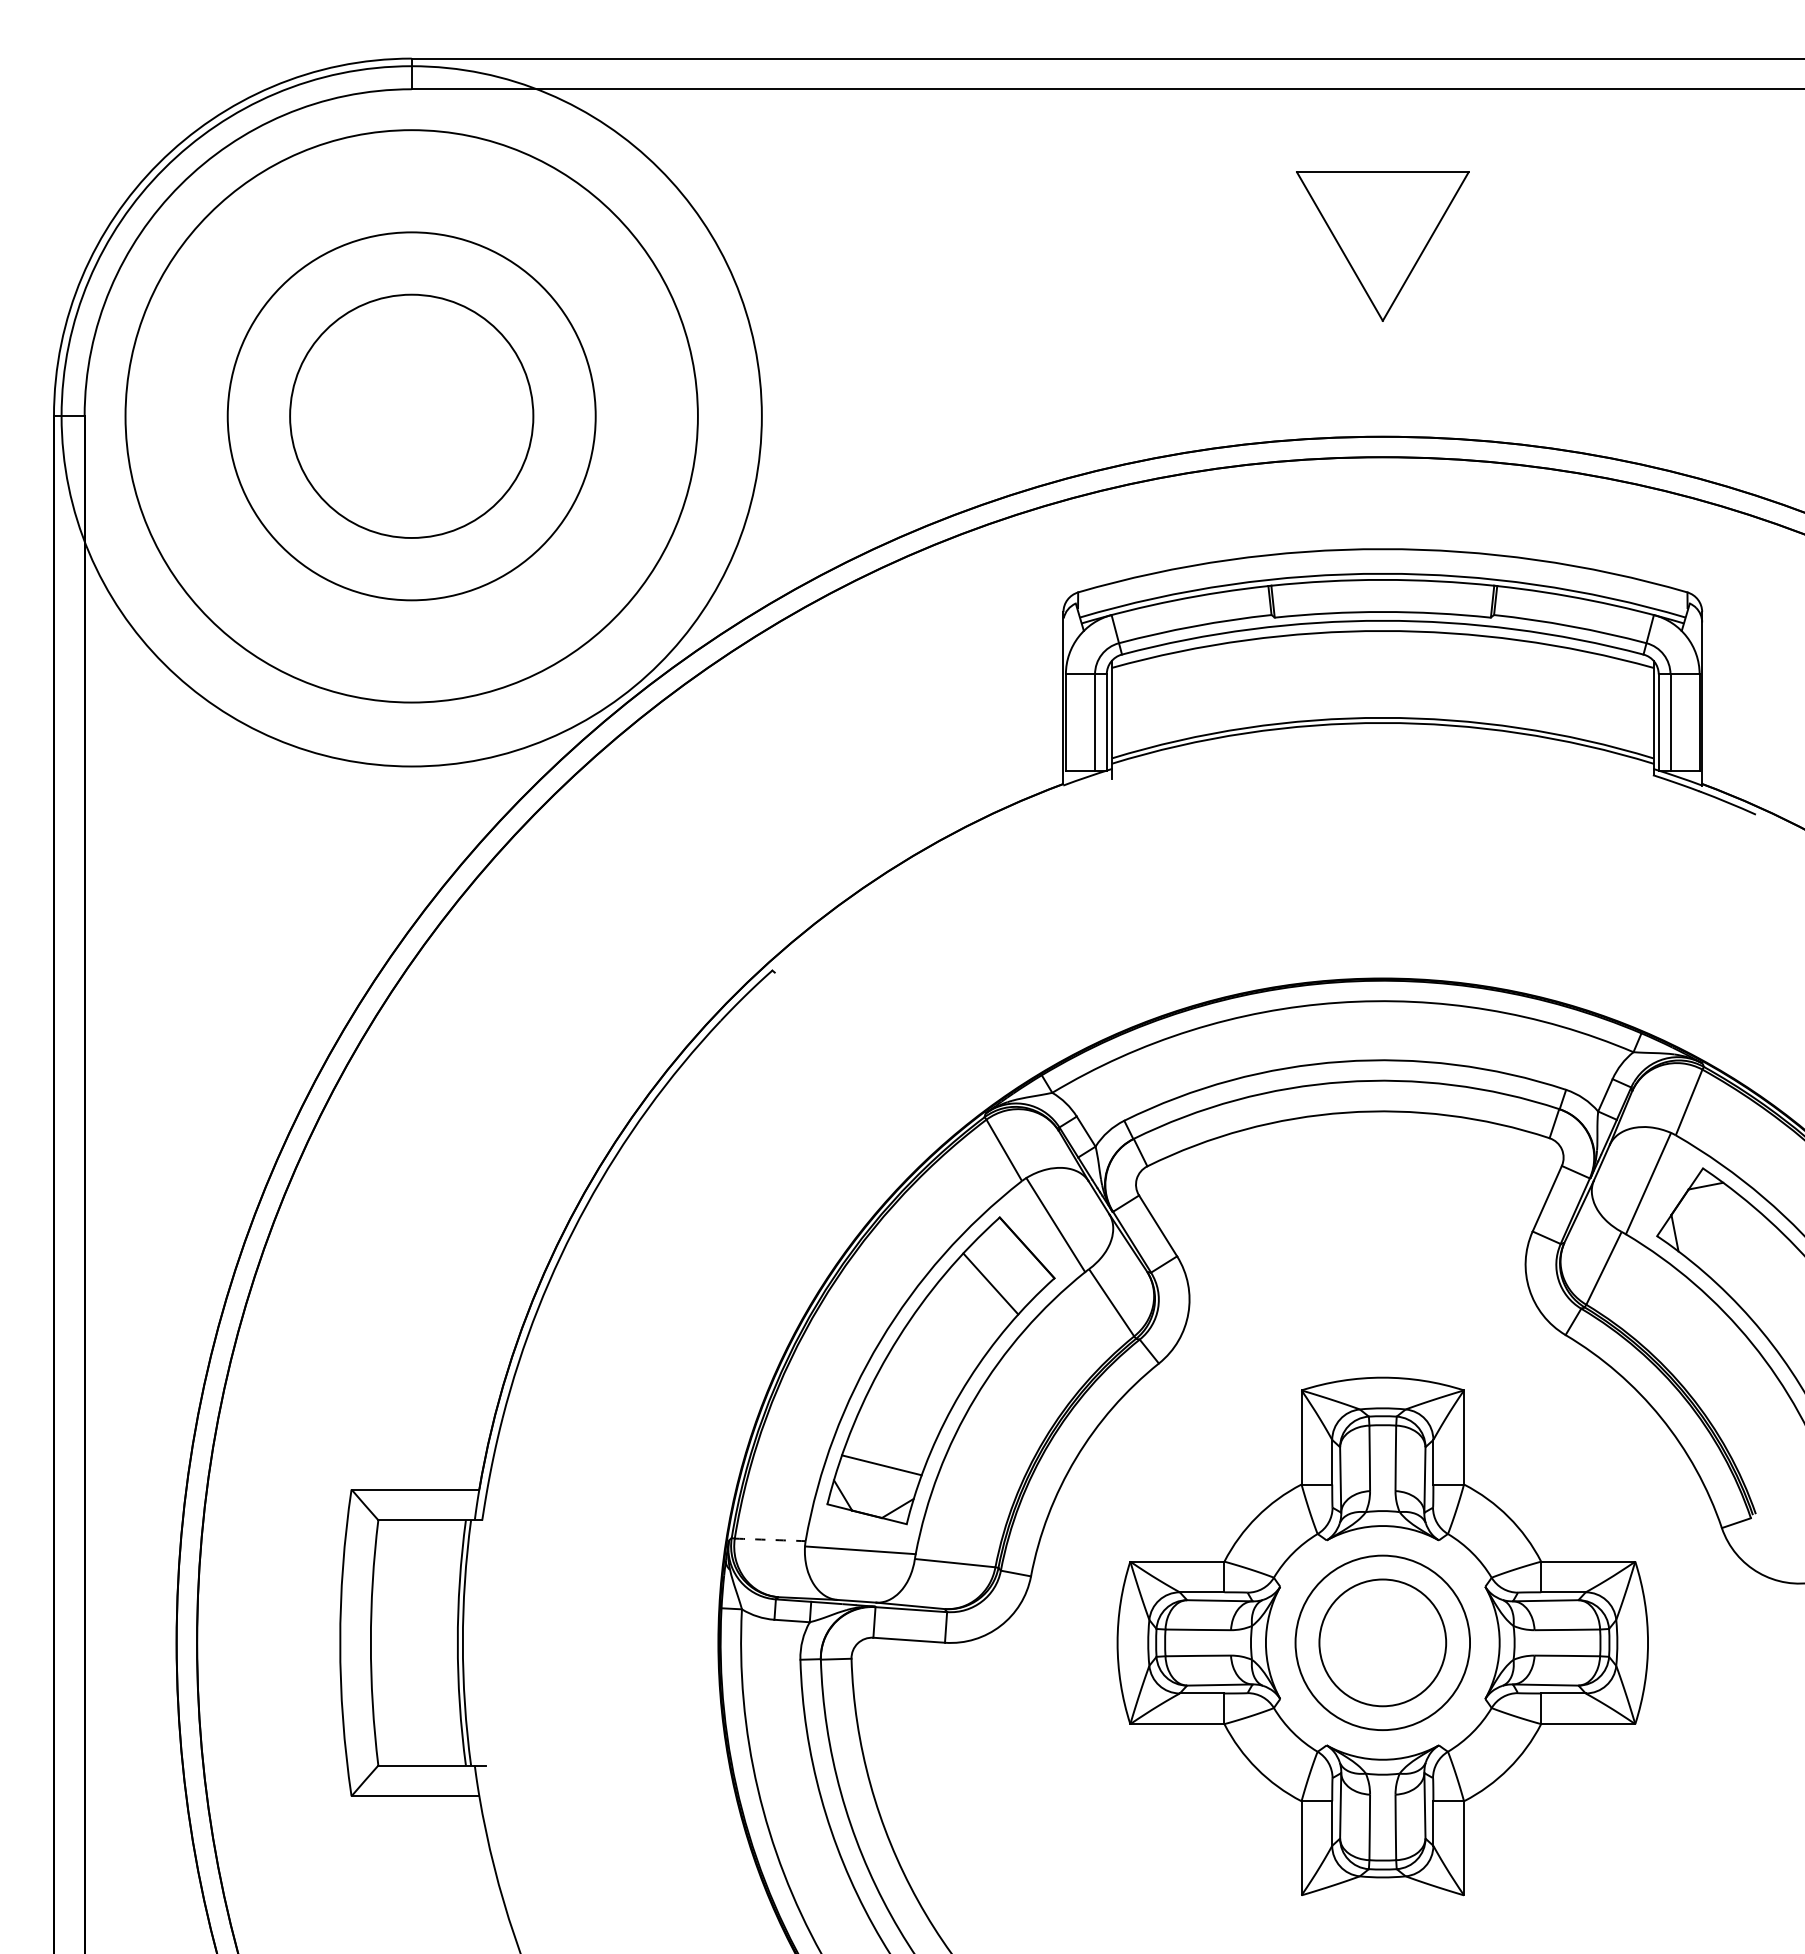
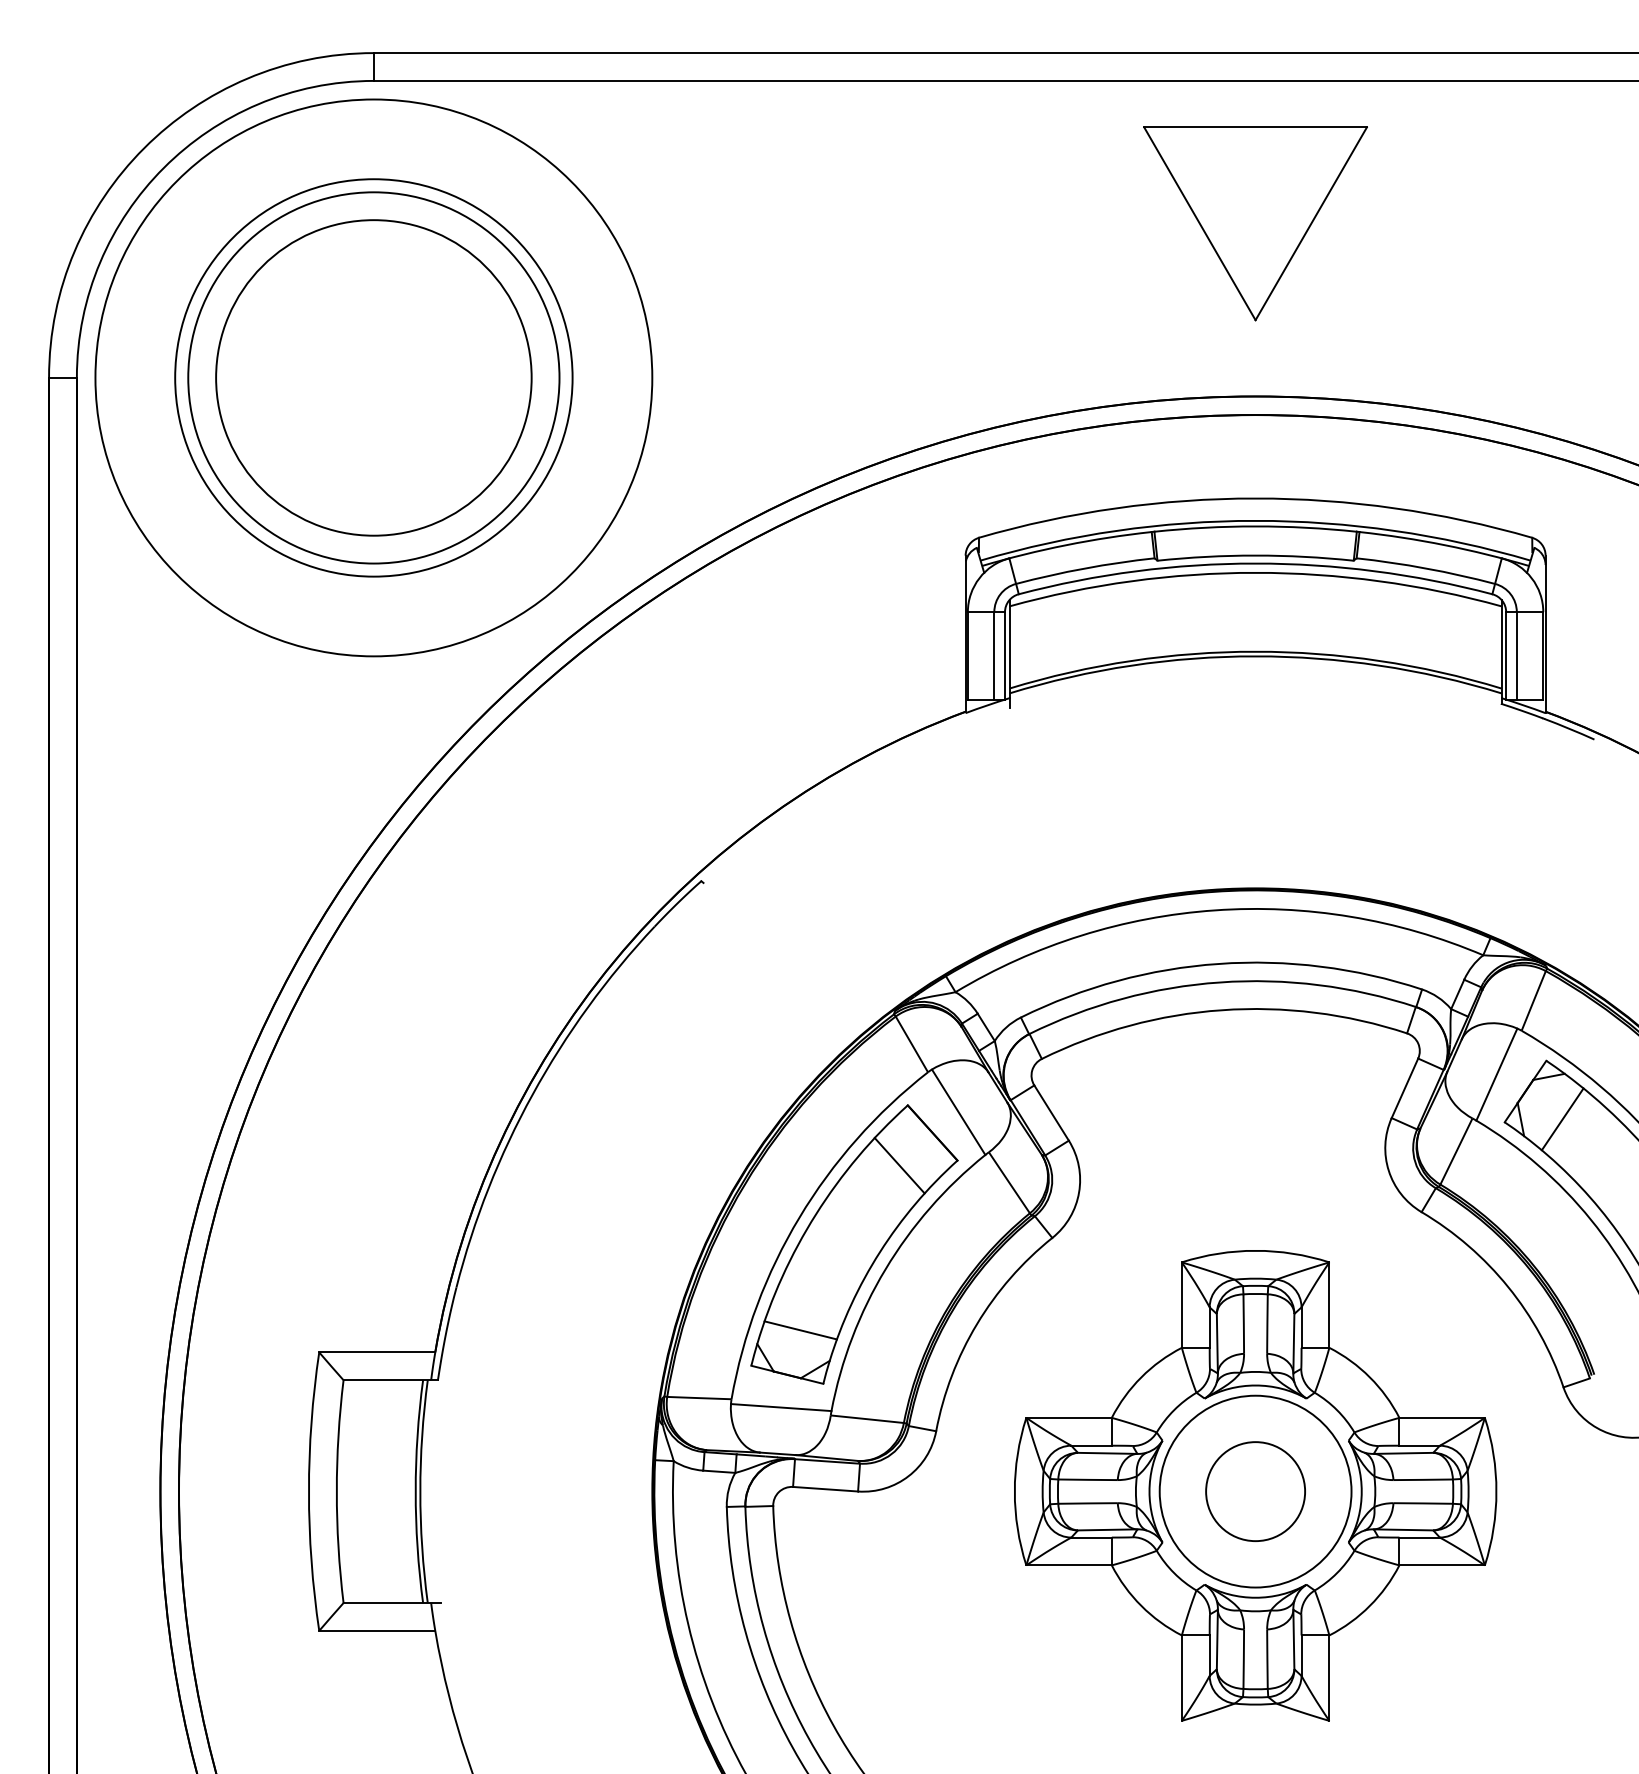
part: (1382, 246) -> (1255, 223), size x1.43
circle: (411, 415) -> (373, 377), size x0.71
circle: (411, 416) -> (373, 378), size x0.62
circle: (411, 416) -> (373, 378), size x1.43
circle: (411, 416) -> (373, 378), size x1.67
line: (1720, 1232) -> (1562, 1118), added
arc: (770, 1539) -> (699, 1397), dashed -> solid
circle: (1382, 1642) -> (1255, 1491), size x0.62
circle: (1382, 1642) -> (1255, 1491), size x1.67

